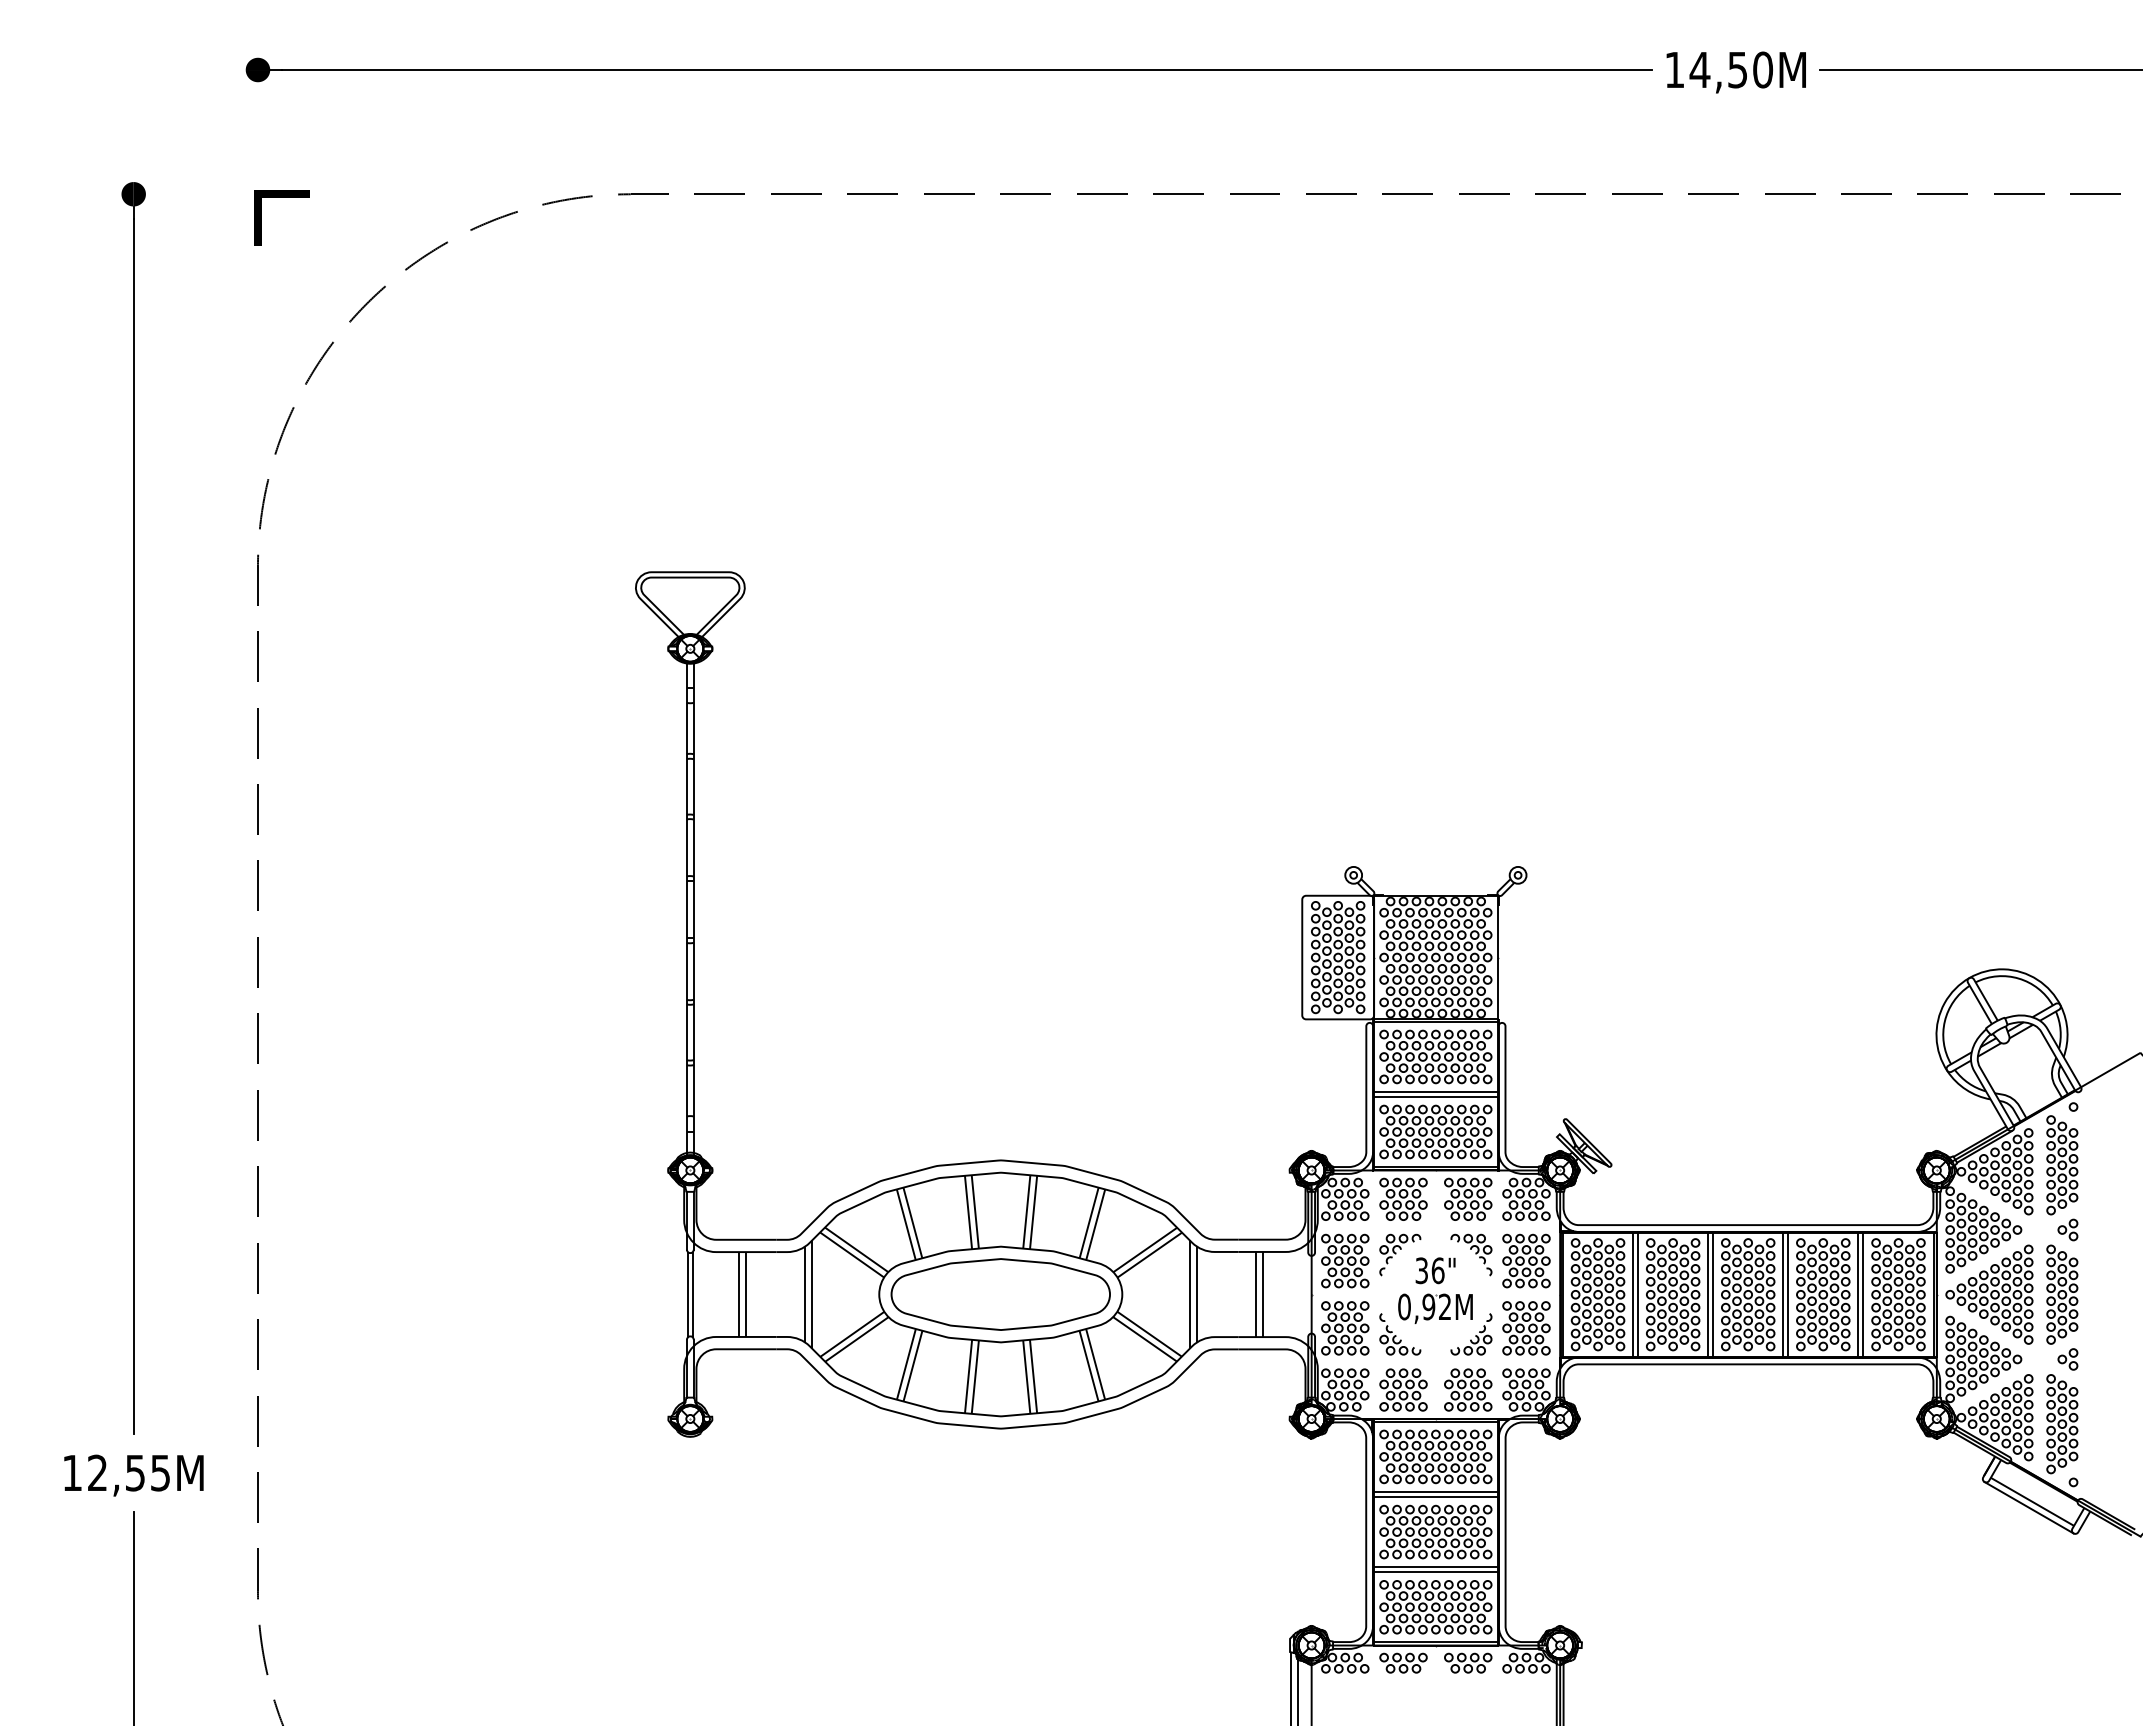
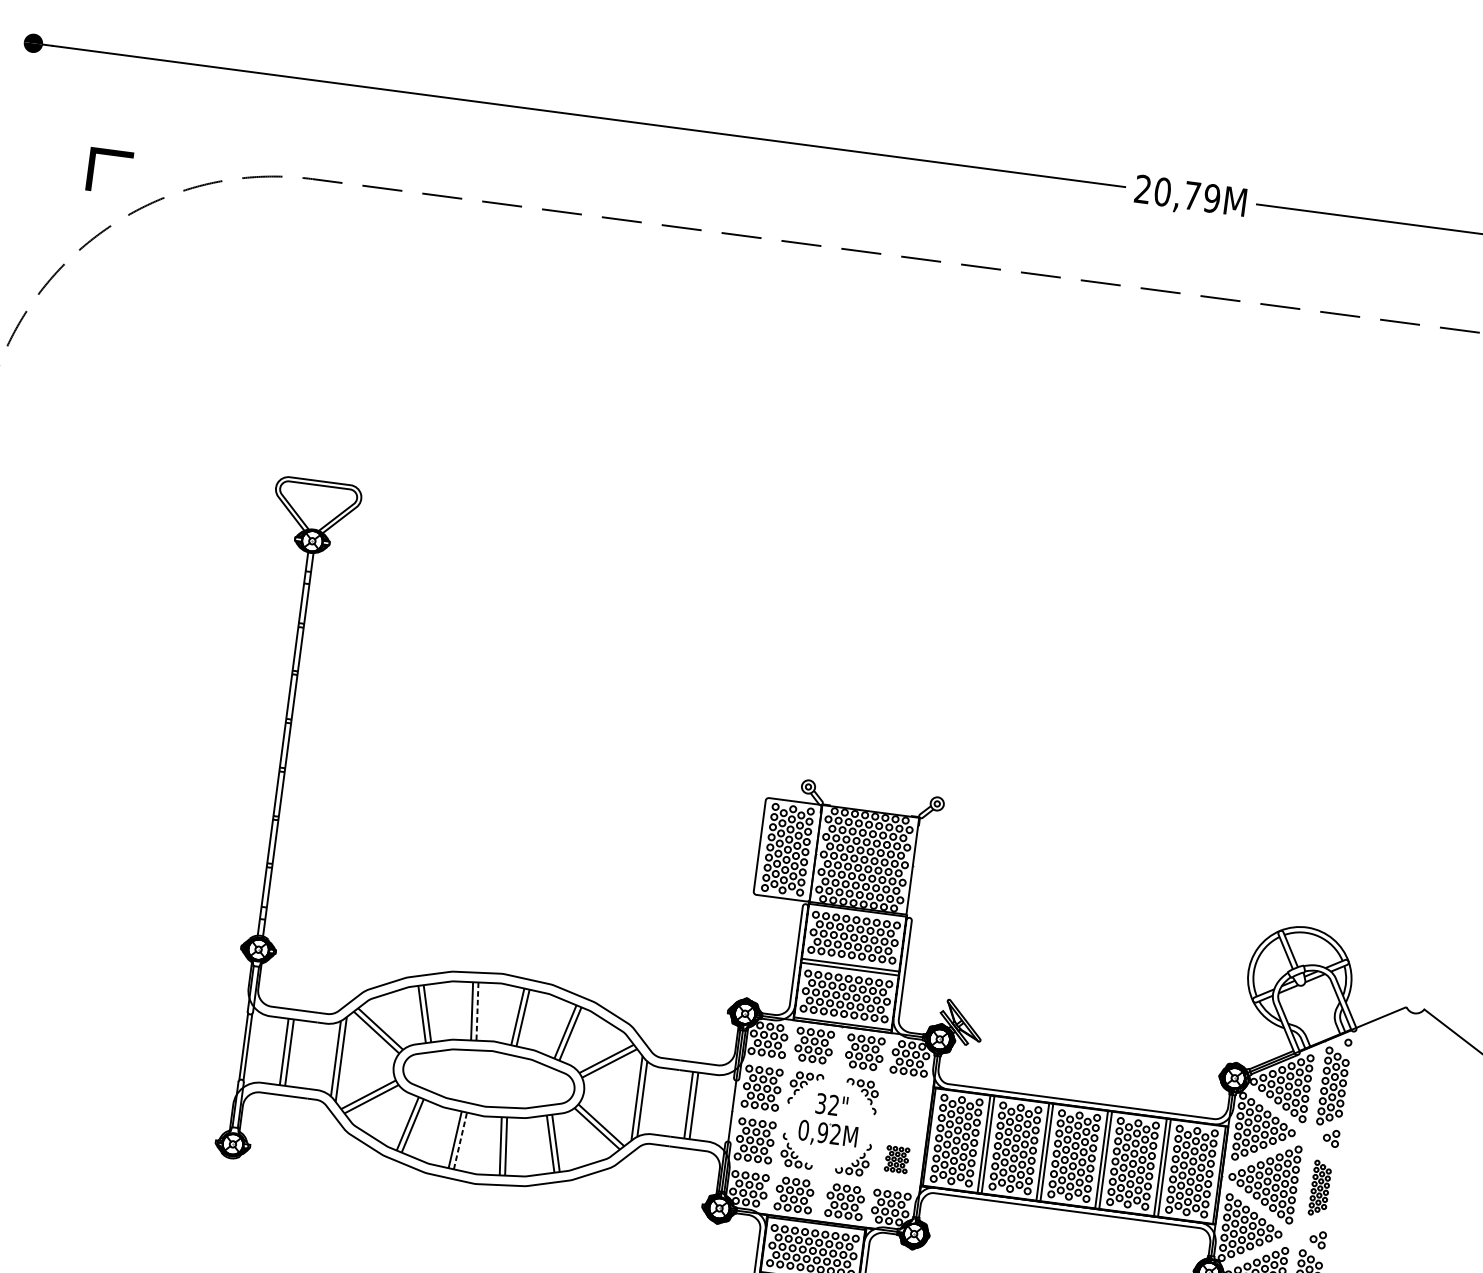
text: (1719, 69) -> (1178, 193), 14,50M -> 20,79M
line: (281, 197) -> (111, 155), moved
line: (975, 1211) -> (477, 1011), solid -> dashed
part: (1526, 1260) -> (904, 1106), removed
text: (1437, 1270) -> (833, 1105), 36" -> 32"
part: (2062, 1294) -> (1320, 1188), size x0.7
part: (1526, 1328) -> (897, 1159), size x0.6
line: (975, 1377) -> (460, 1141), solid -> dashed

